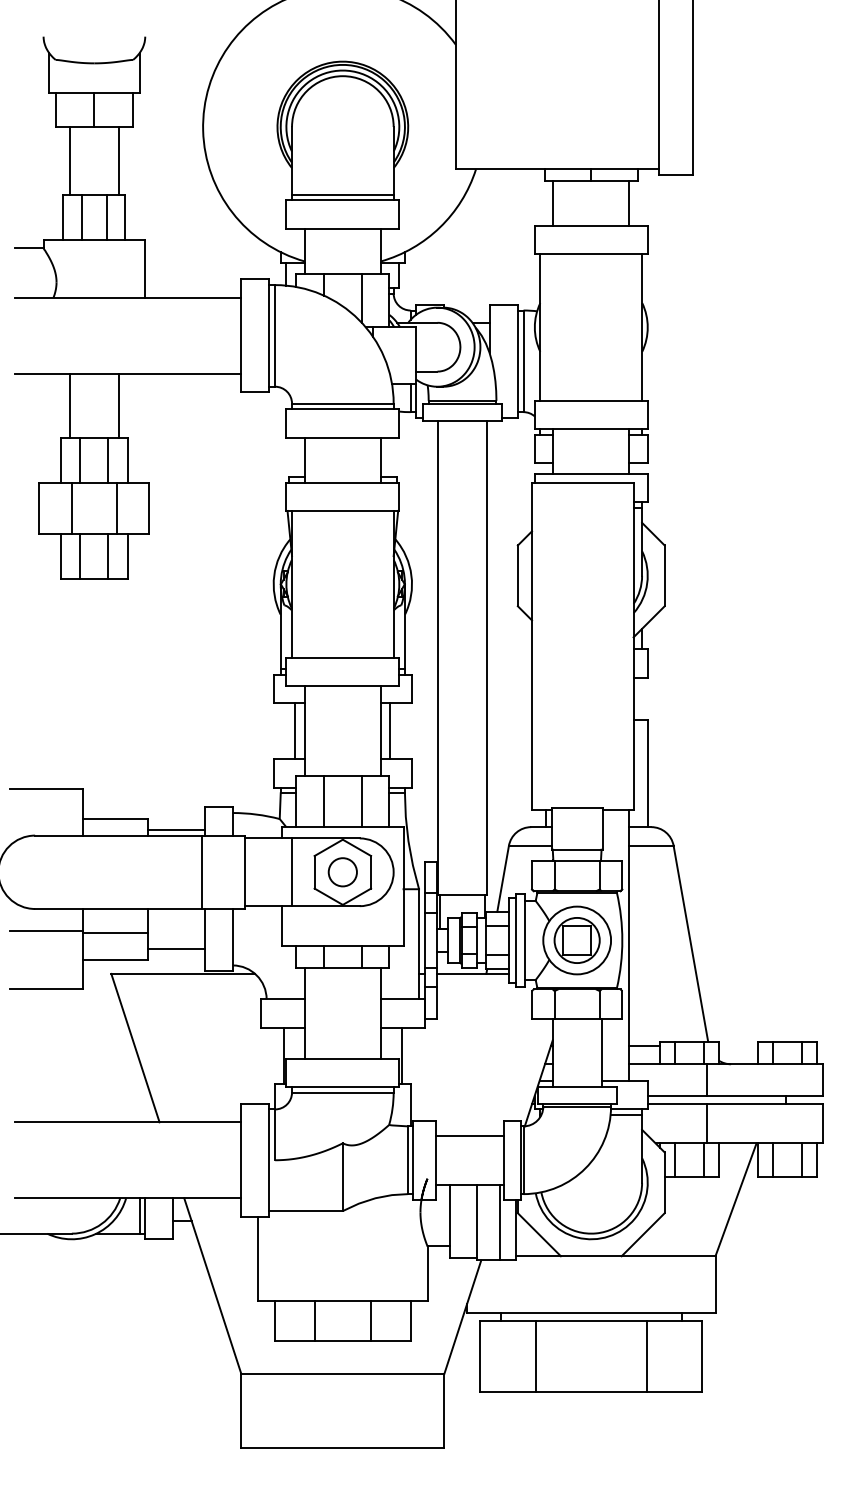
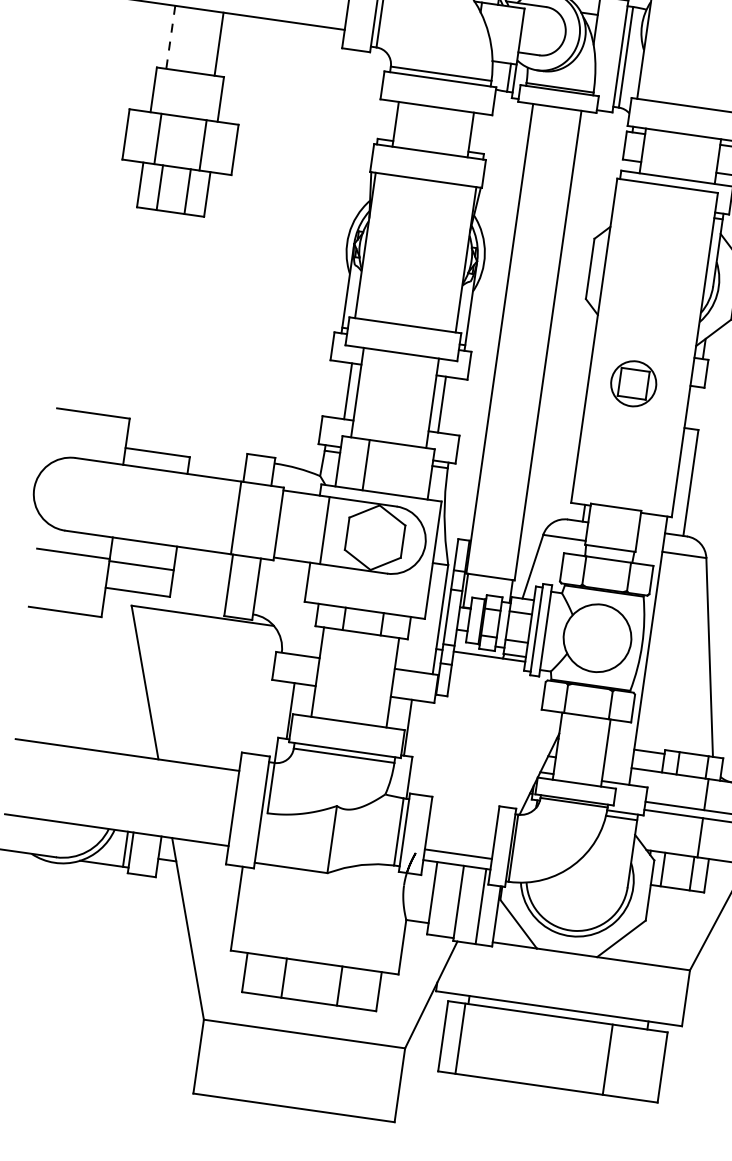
line: (70, 405) -> (171, 37), solid -> dashed
line: (80, 459) -> (173, 92), removed
line: (108, 459) -> (201, 96), removed
line: (362, 801) -> (404, 470), removed
line: (176, 829) -> (216, 471), removed
circle: (342, 872) -> (374, 537), removed
part: (576, 940) -> (633, 383), moved
line: (176, 948) -> (199, 589), removed
line: (469, 1135) -> (458, 853), moved
line: (535, 1355) -> (460, 1037), moved

